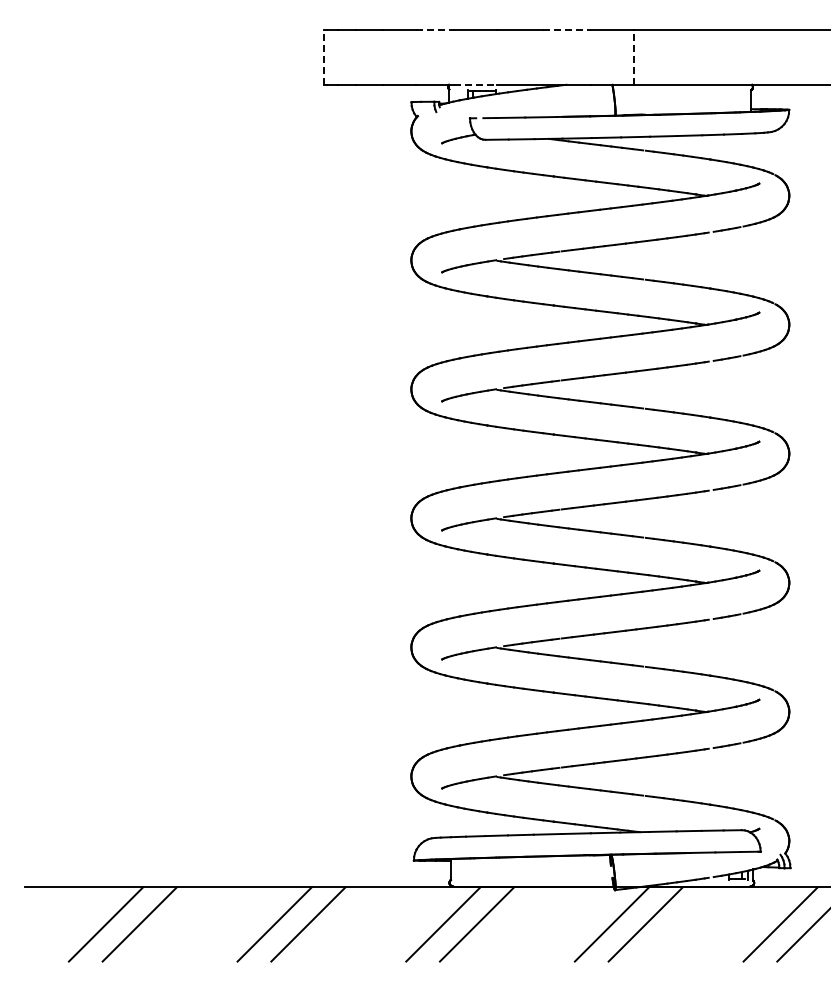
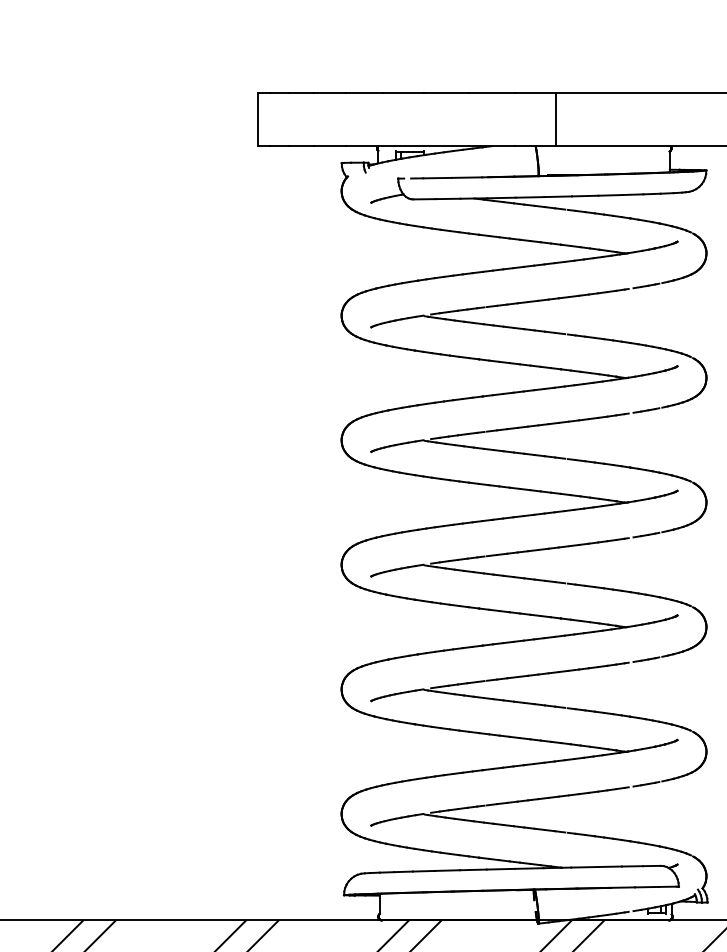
line: (435, 29) -> (364, 92), dashed -> solid
line: (566, 29) -> (491, 92), dashed -> solid
line: (324, 57) -> (257, 119), dashed -> solid
line: (633, 57) -> (556, 119), dashed -> solid
line: (476, 84) -> (404, 145), dashed -> solid

